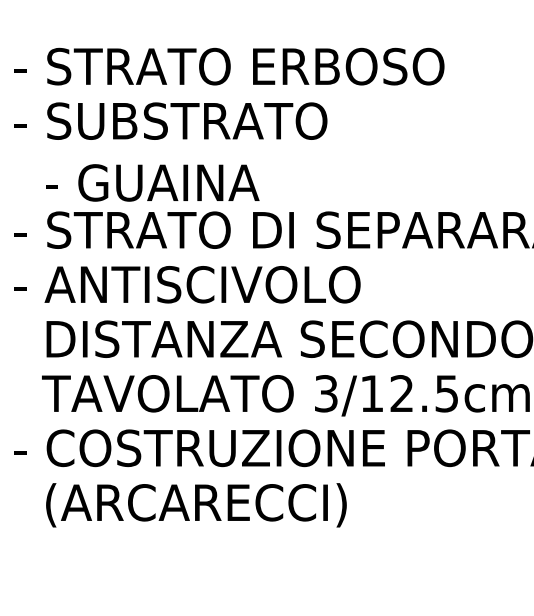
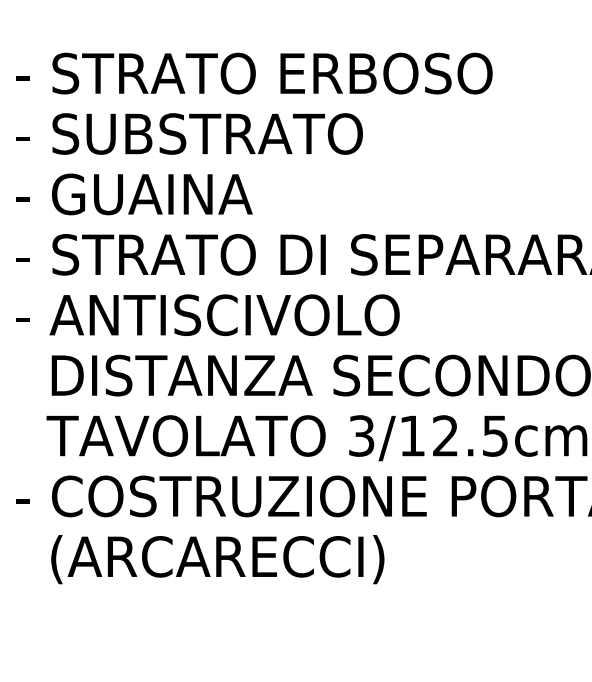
text: (152, 183) -> (134, 194), moved

